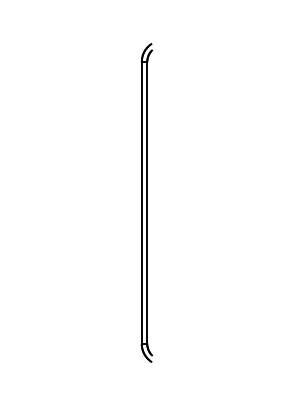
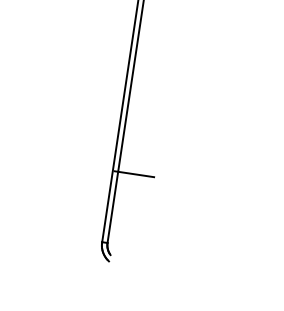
line: (163, 271) -> (134, 173), added

